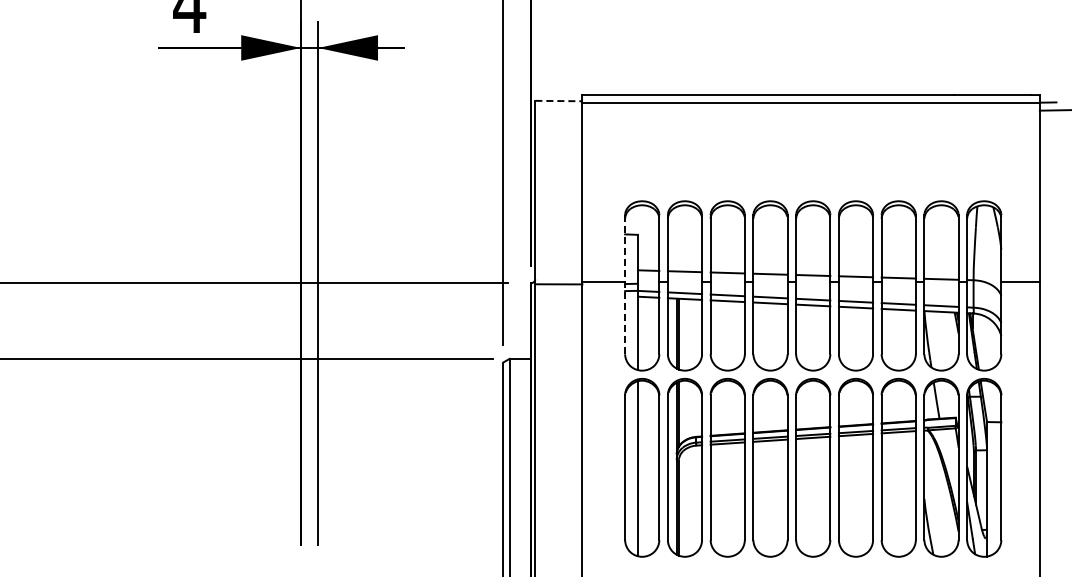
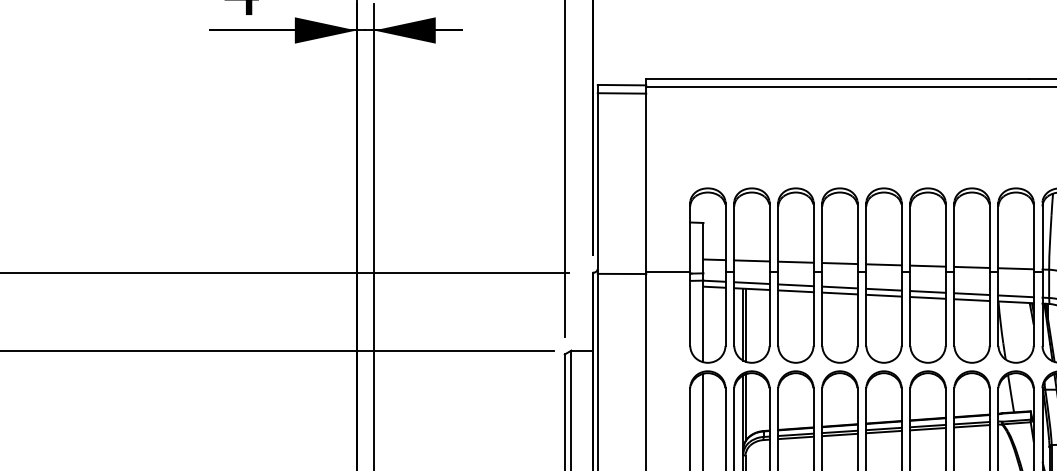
line: (558, 101) -> (621, 85), dashed -> solid
line: (558, 108) -> (621, 92), added
line: (625, 284) -> (690, 274), dashed -> solid

